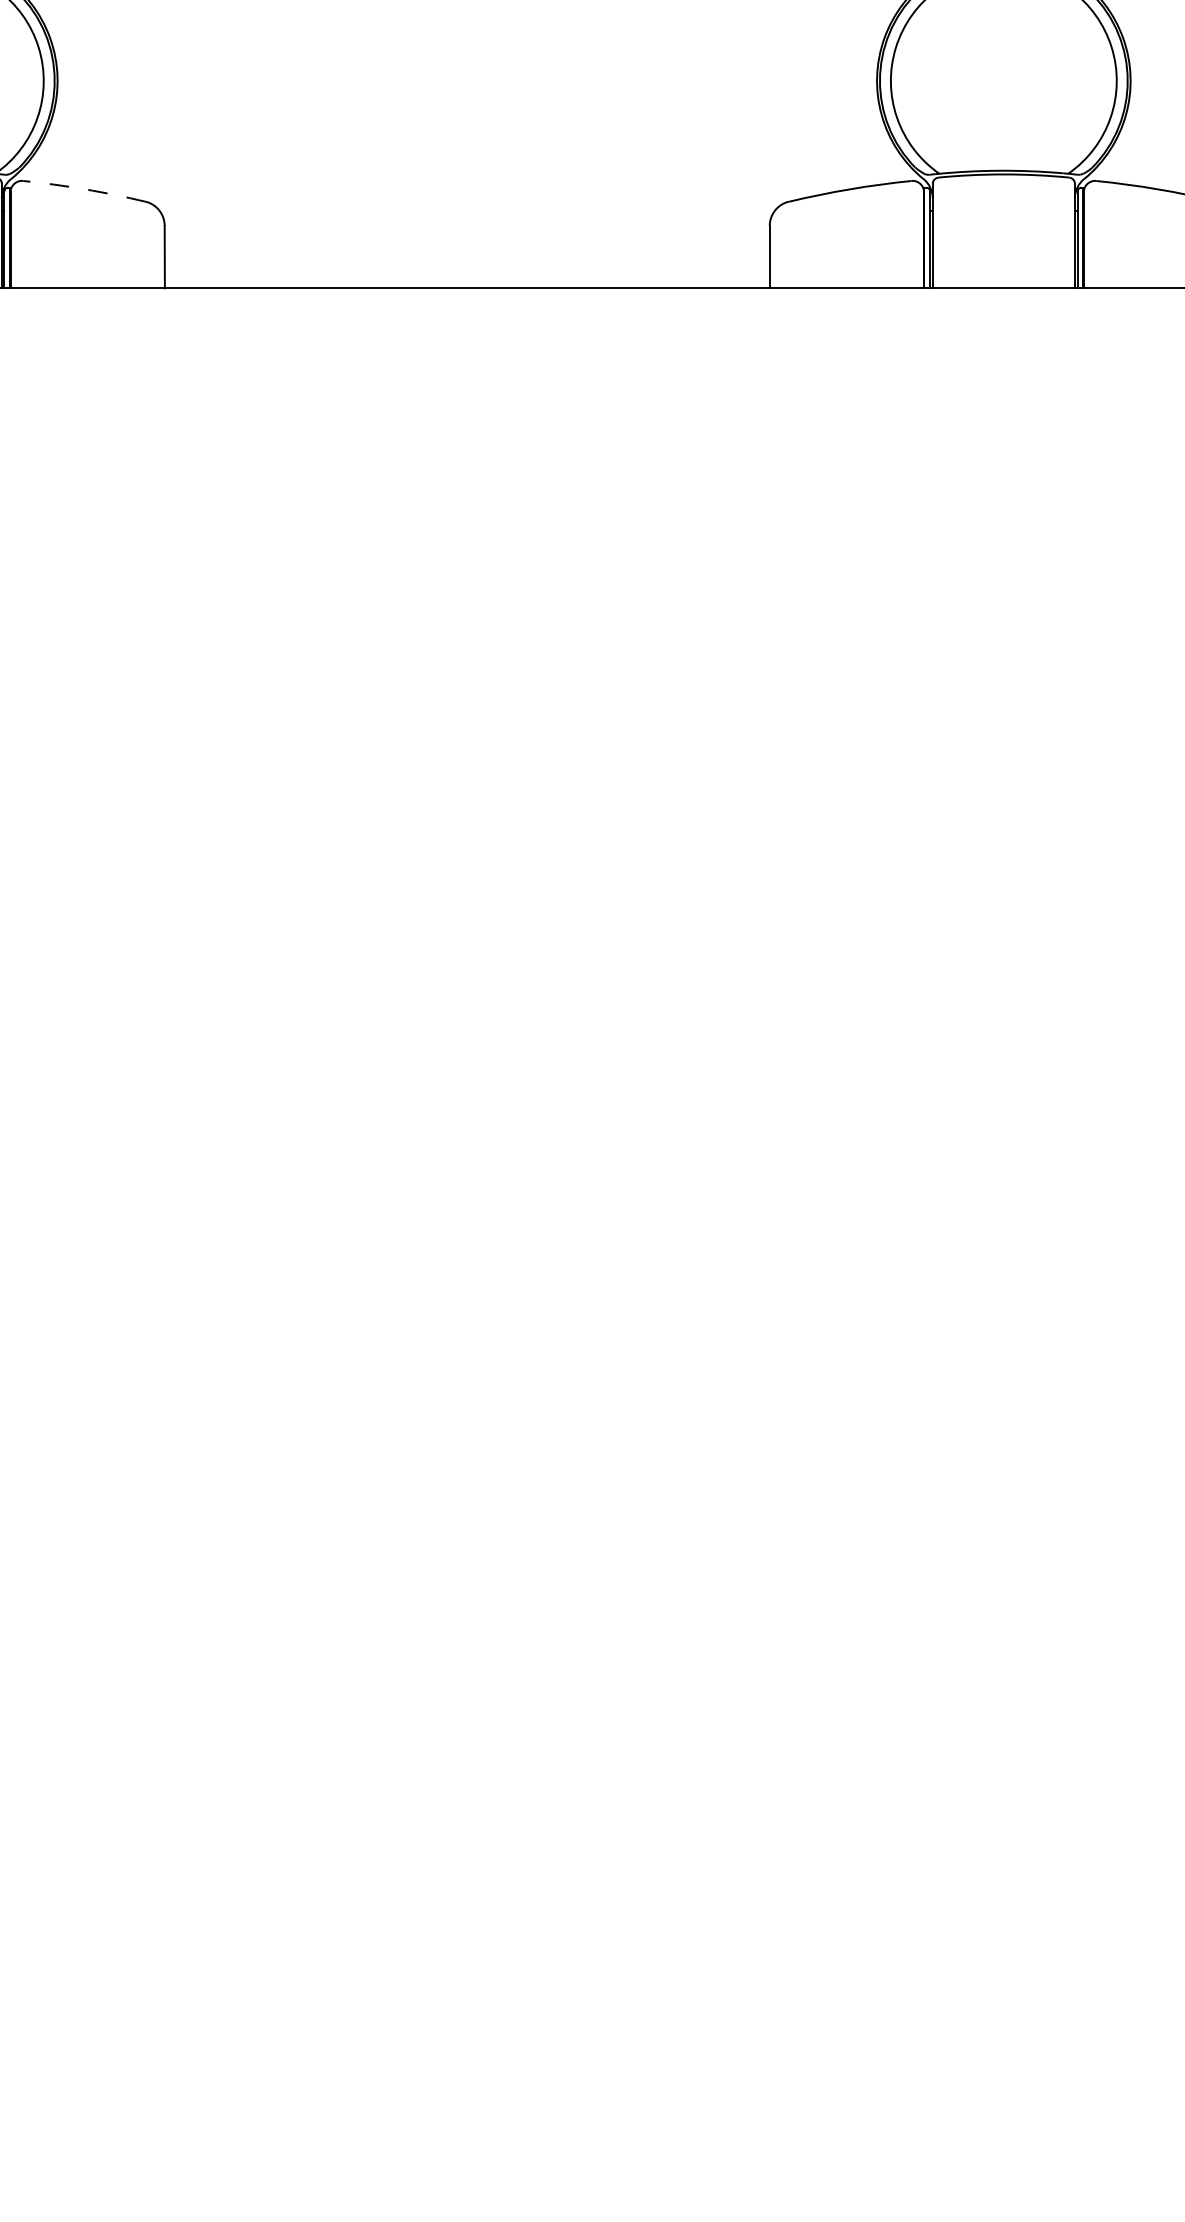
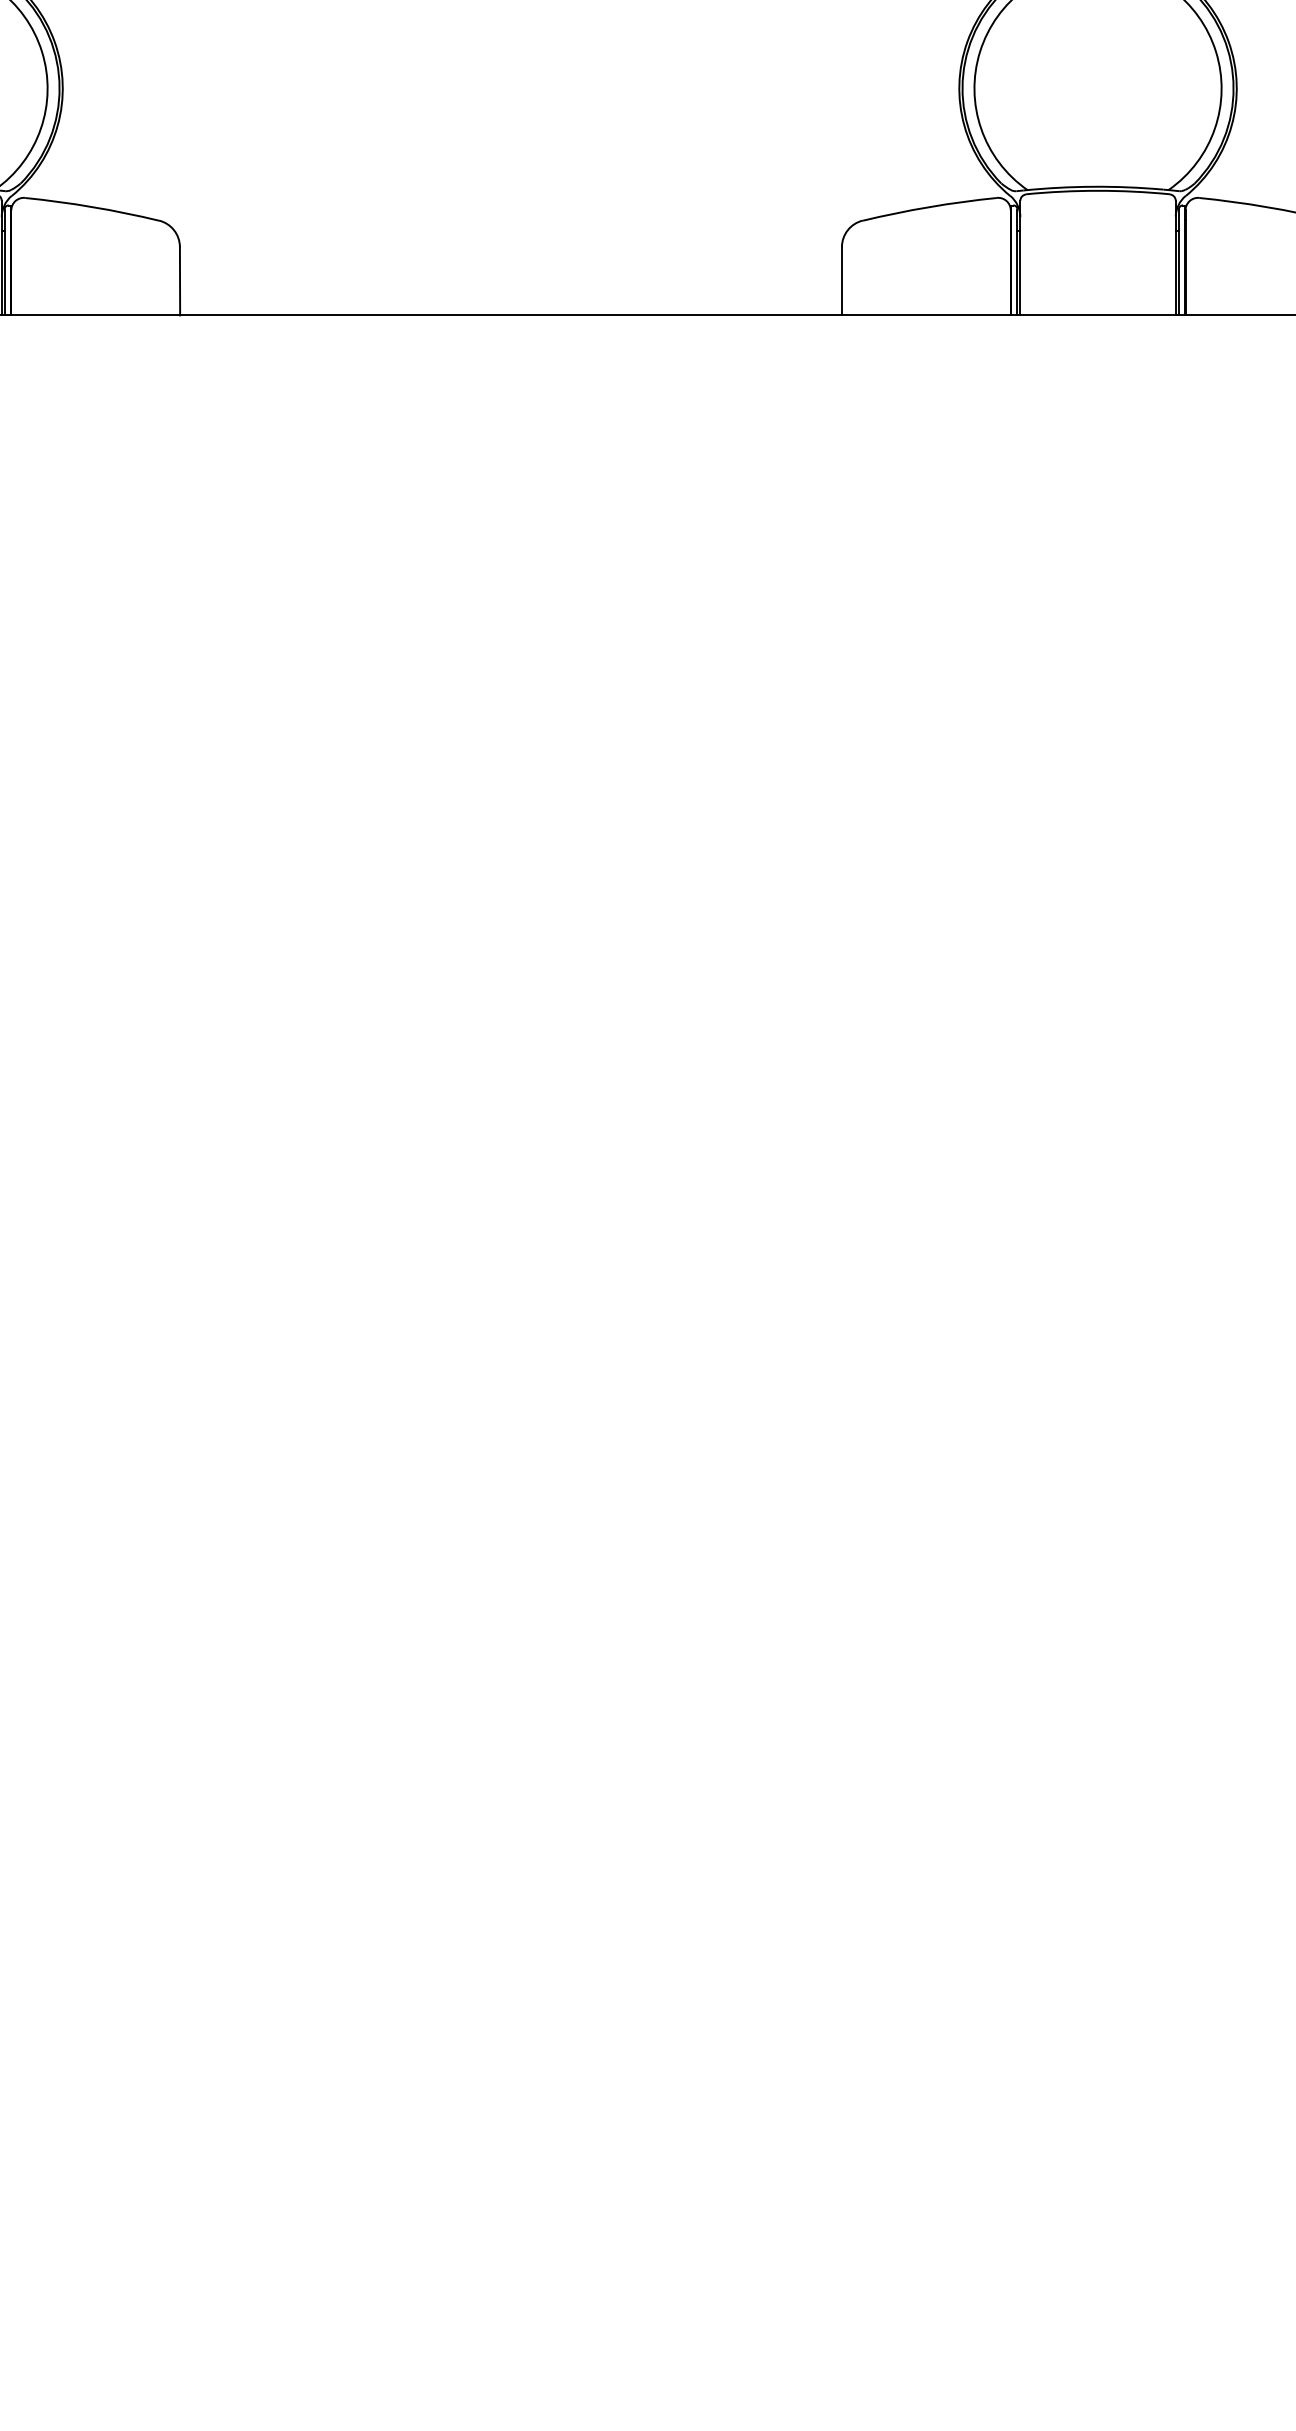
arc: (84, 189) -> (92, 207), dashed -> solid

